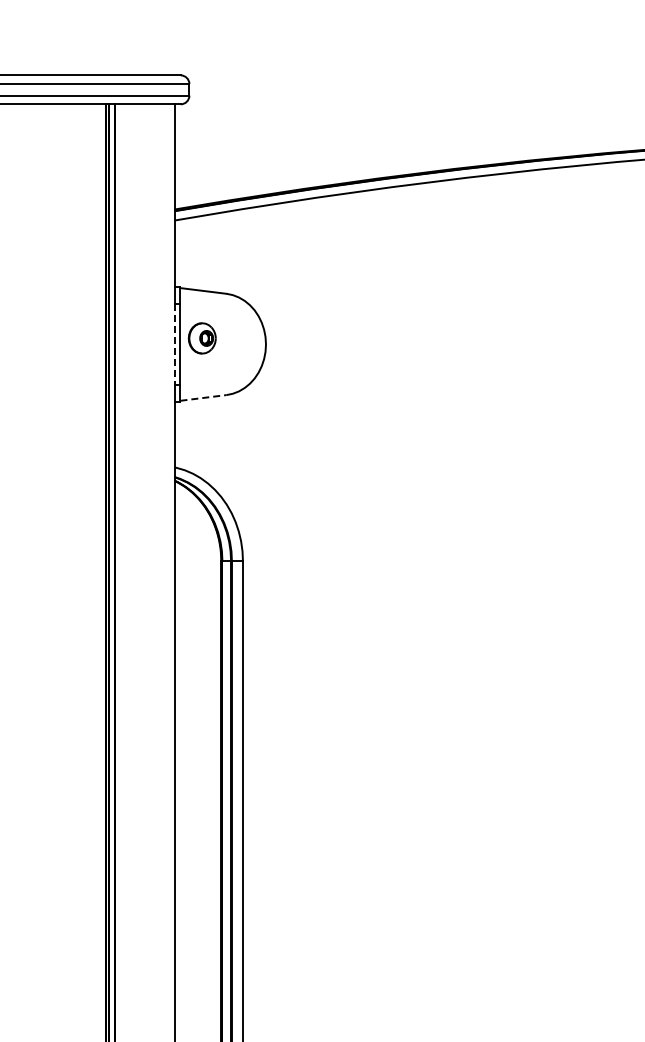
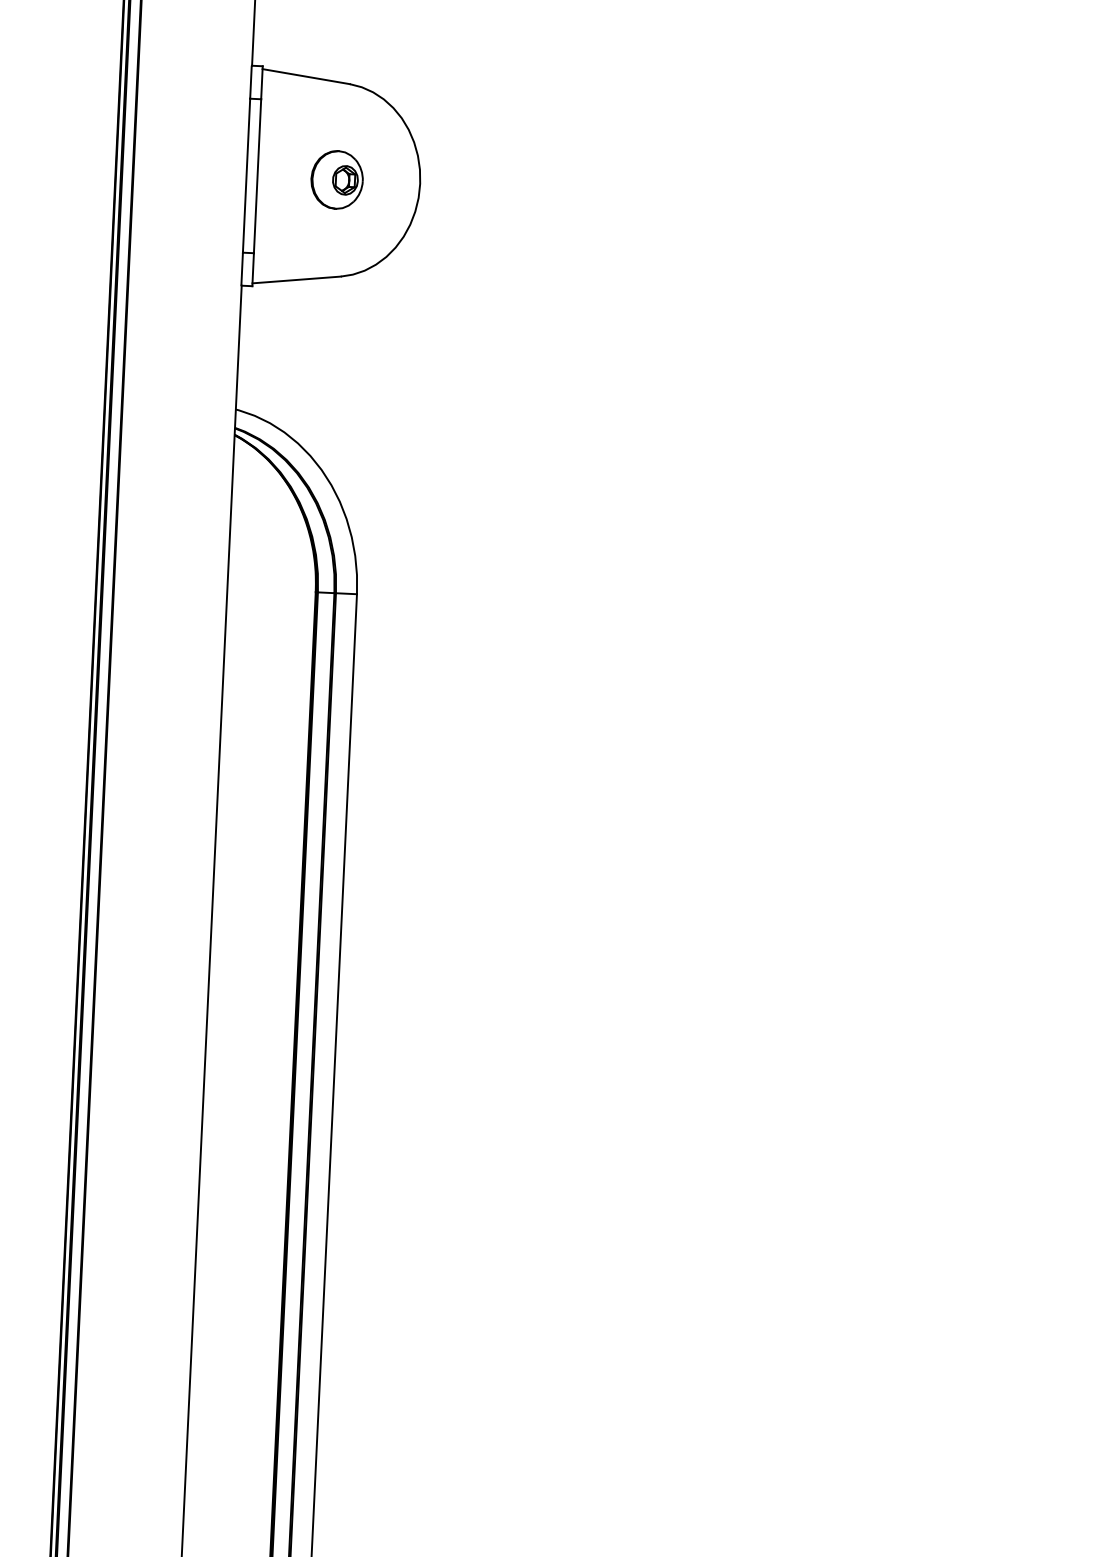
part: (201, 338) -> (335, 180), moved
line: (174, 344) -> (246, 175), dashed -> solid
line: (204, 397) -> (298, 279), dashed -> solid

